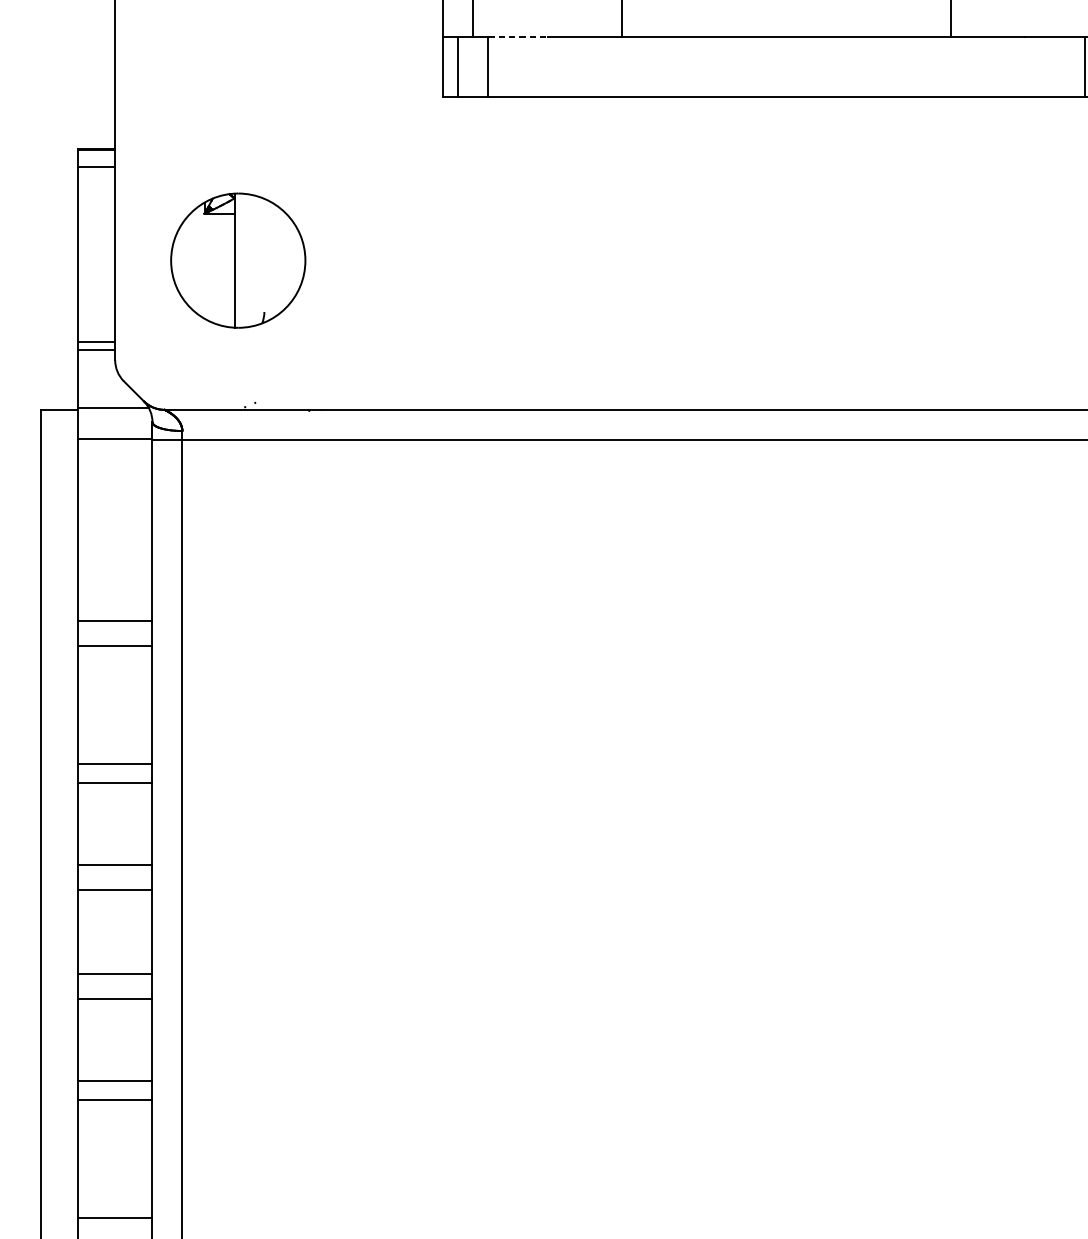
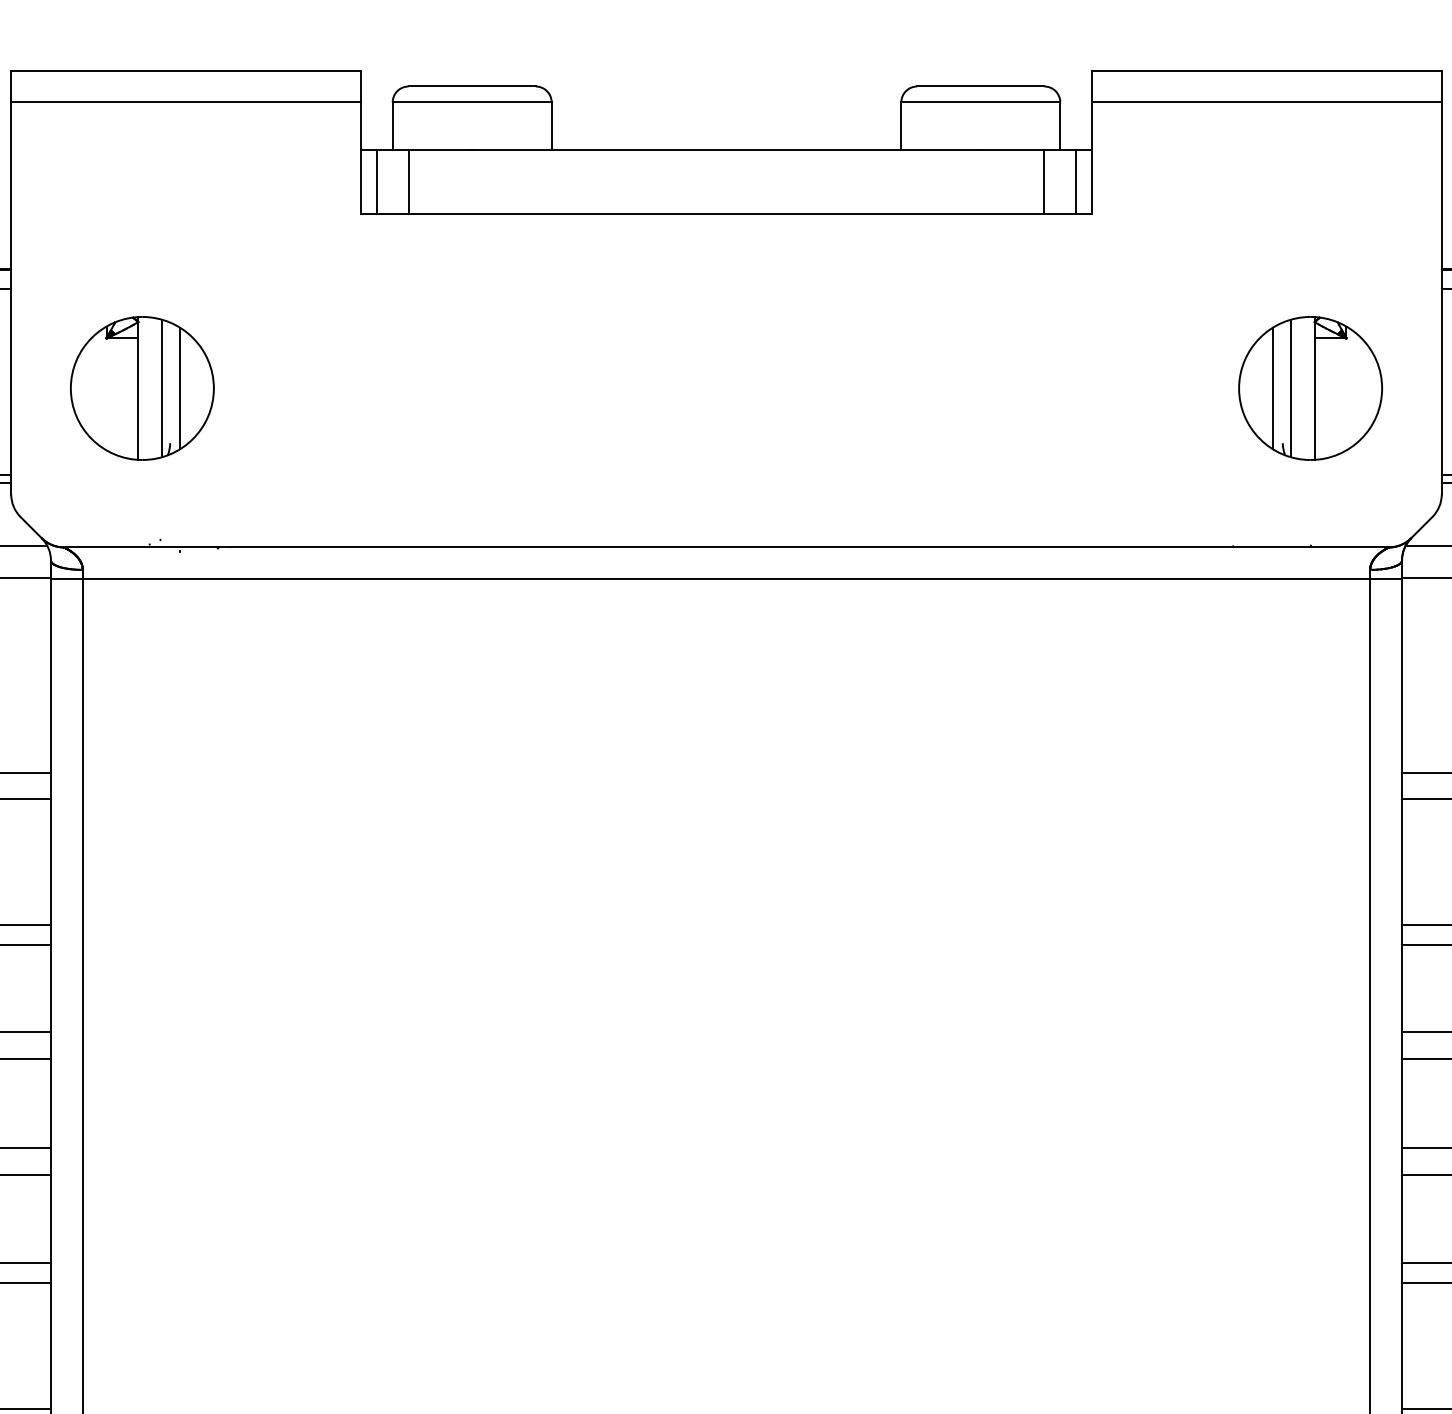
line: (518, 37) -> (440, 150), dashed -> solid
line: (257, 260) -> (162, 388), added
line: (273, 260) -> (179, 388), added

